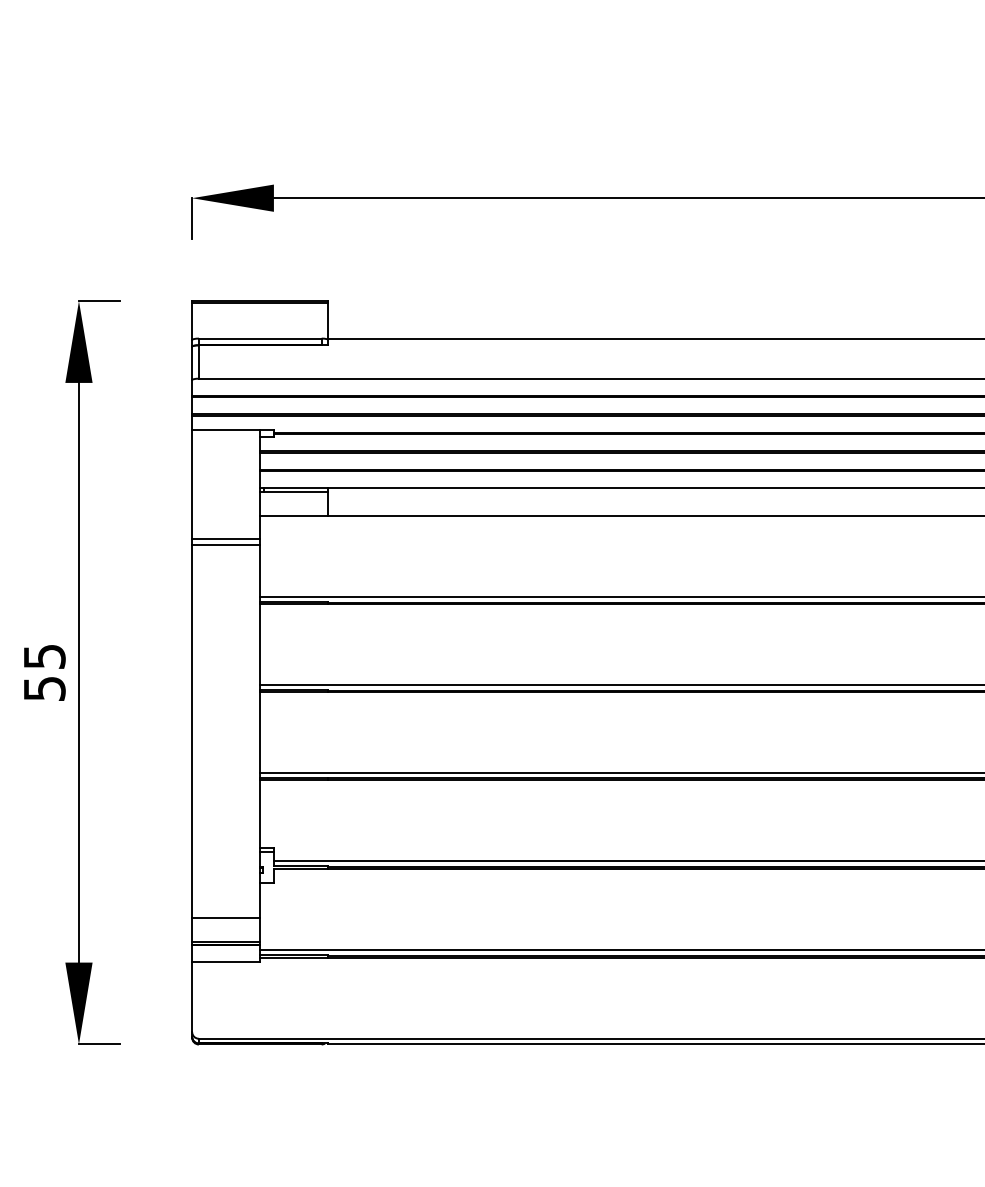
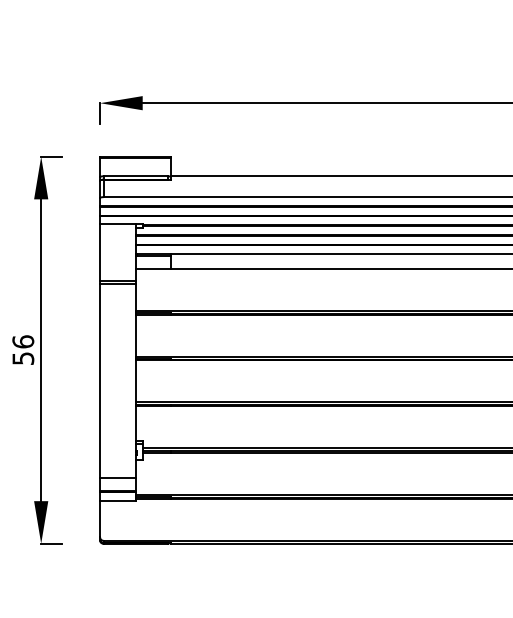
text: (44, 655) -> (23, 341), 55 -> 56

